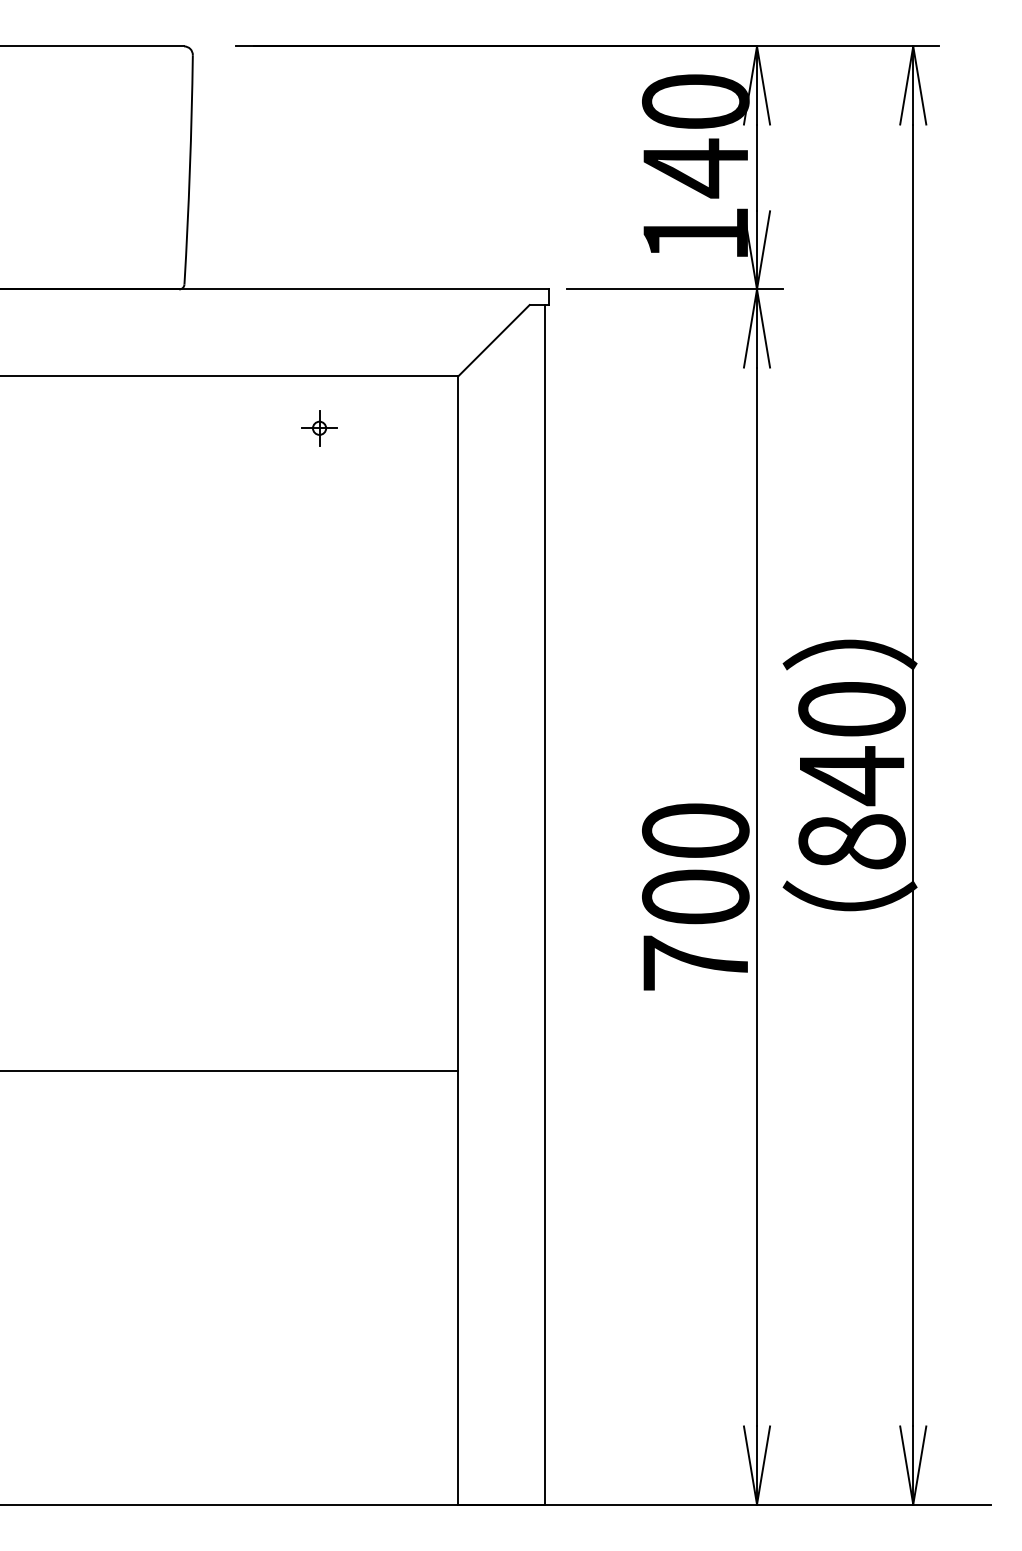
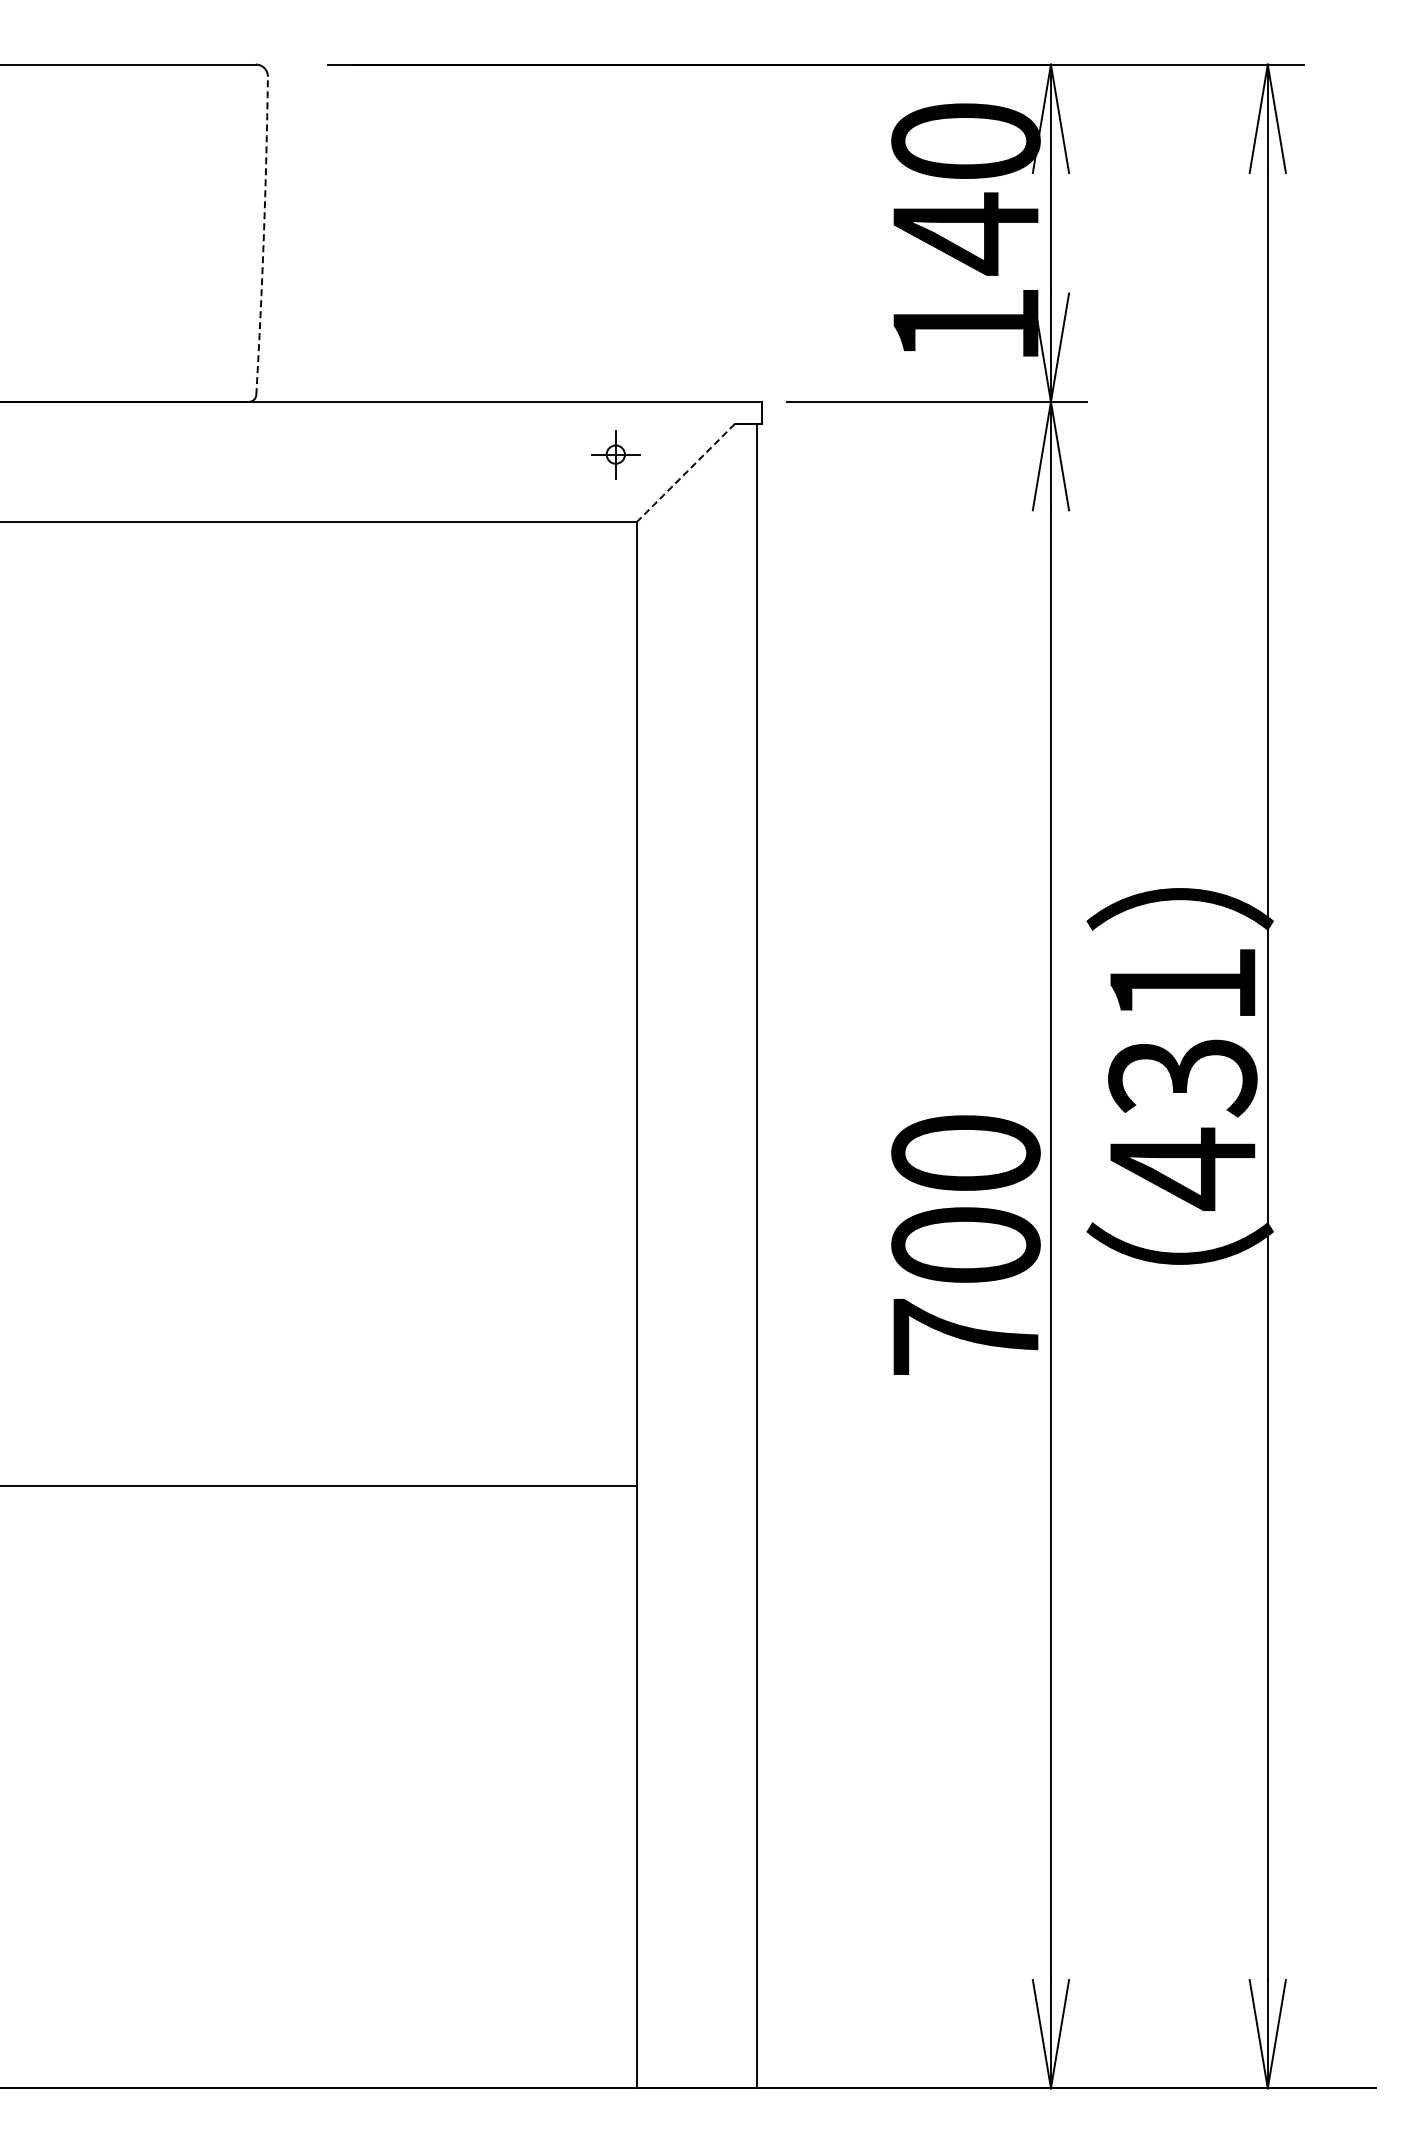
arc: (189, 170) -> (263, 236), solid -> dashed
line: (493, 340) -> (685, 472), solid -> dashed
part: (319, 428) -> (615, 454), moved
text: (851, 776) -> (1182, 1078), 840 -> 431

